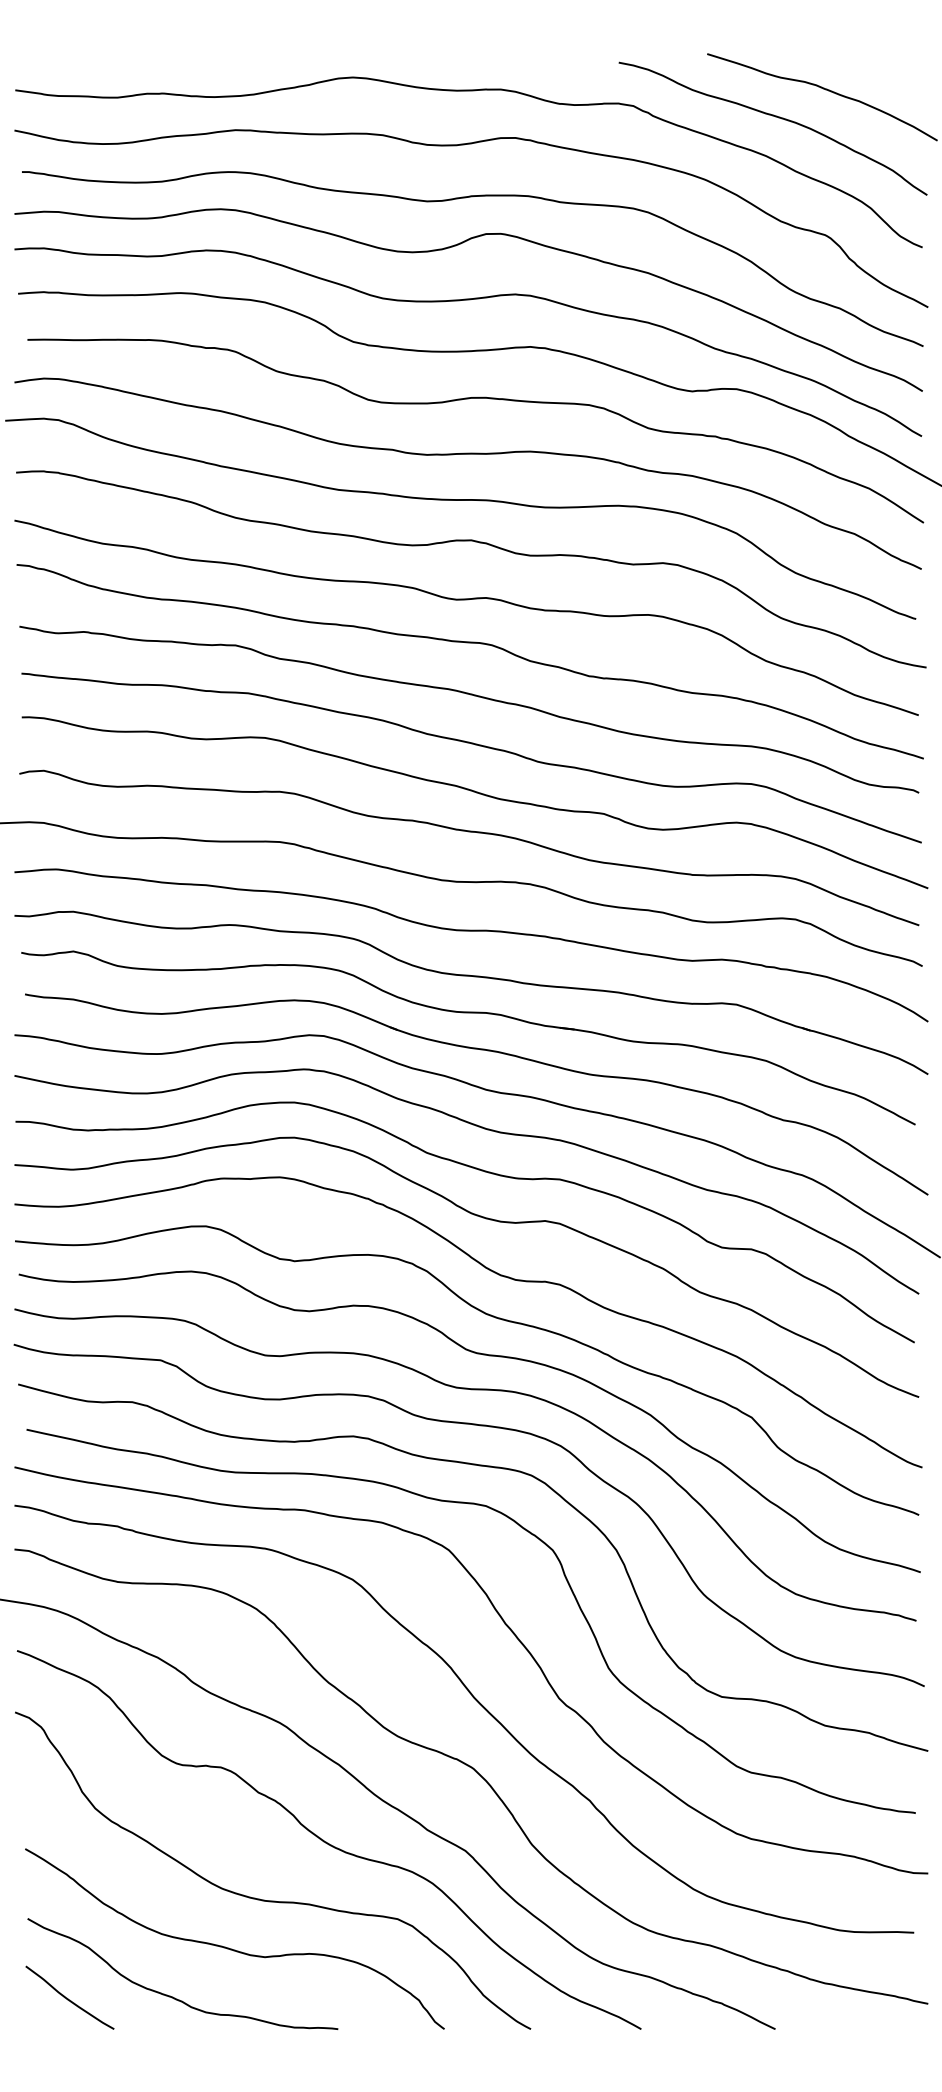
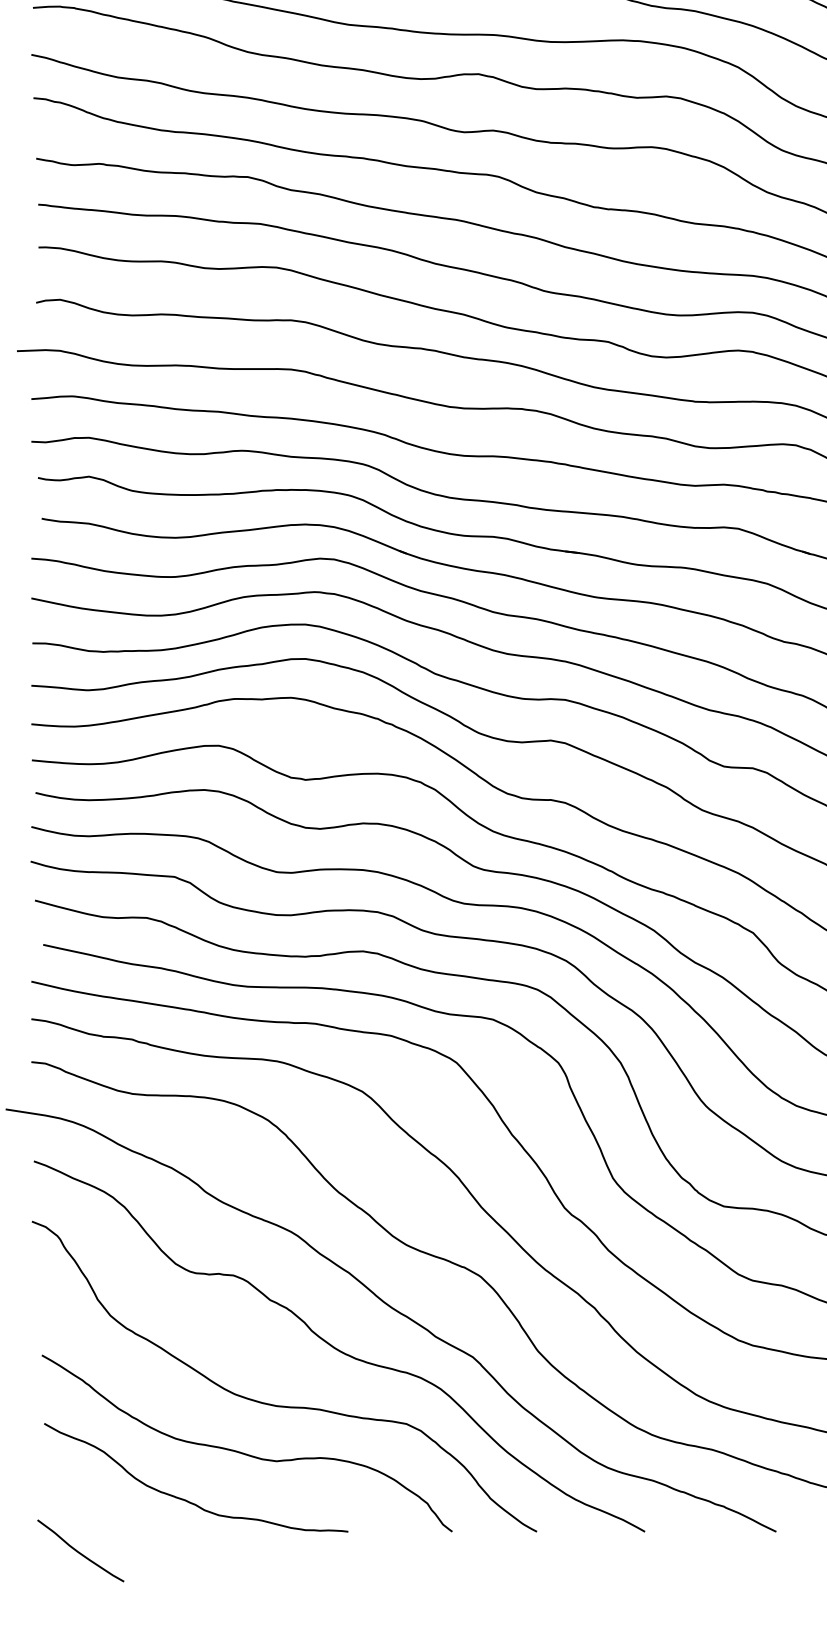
curve: (68, 1998) -> (79, 1551), moved

